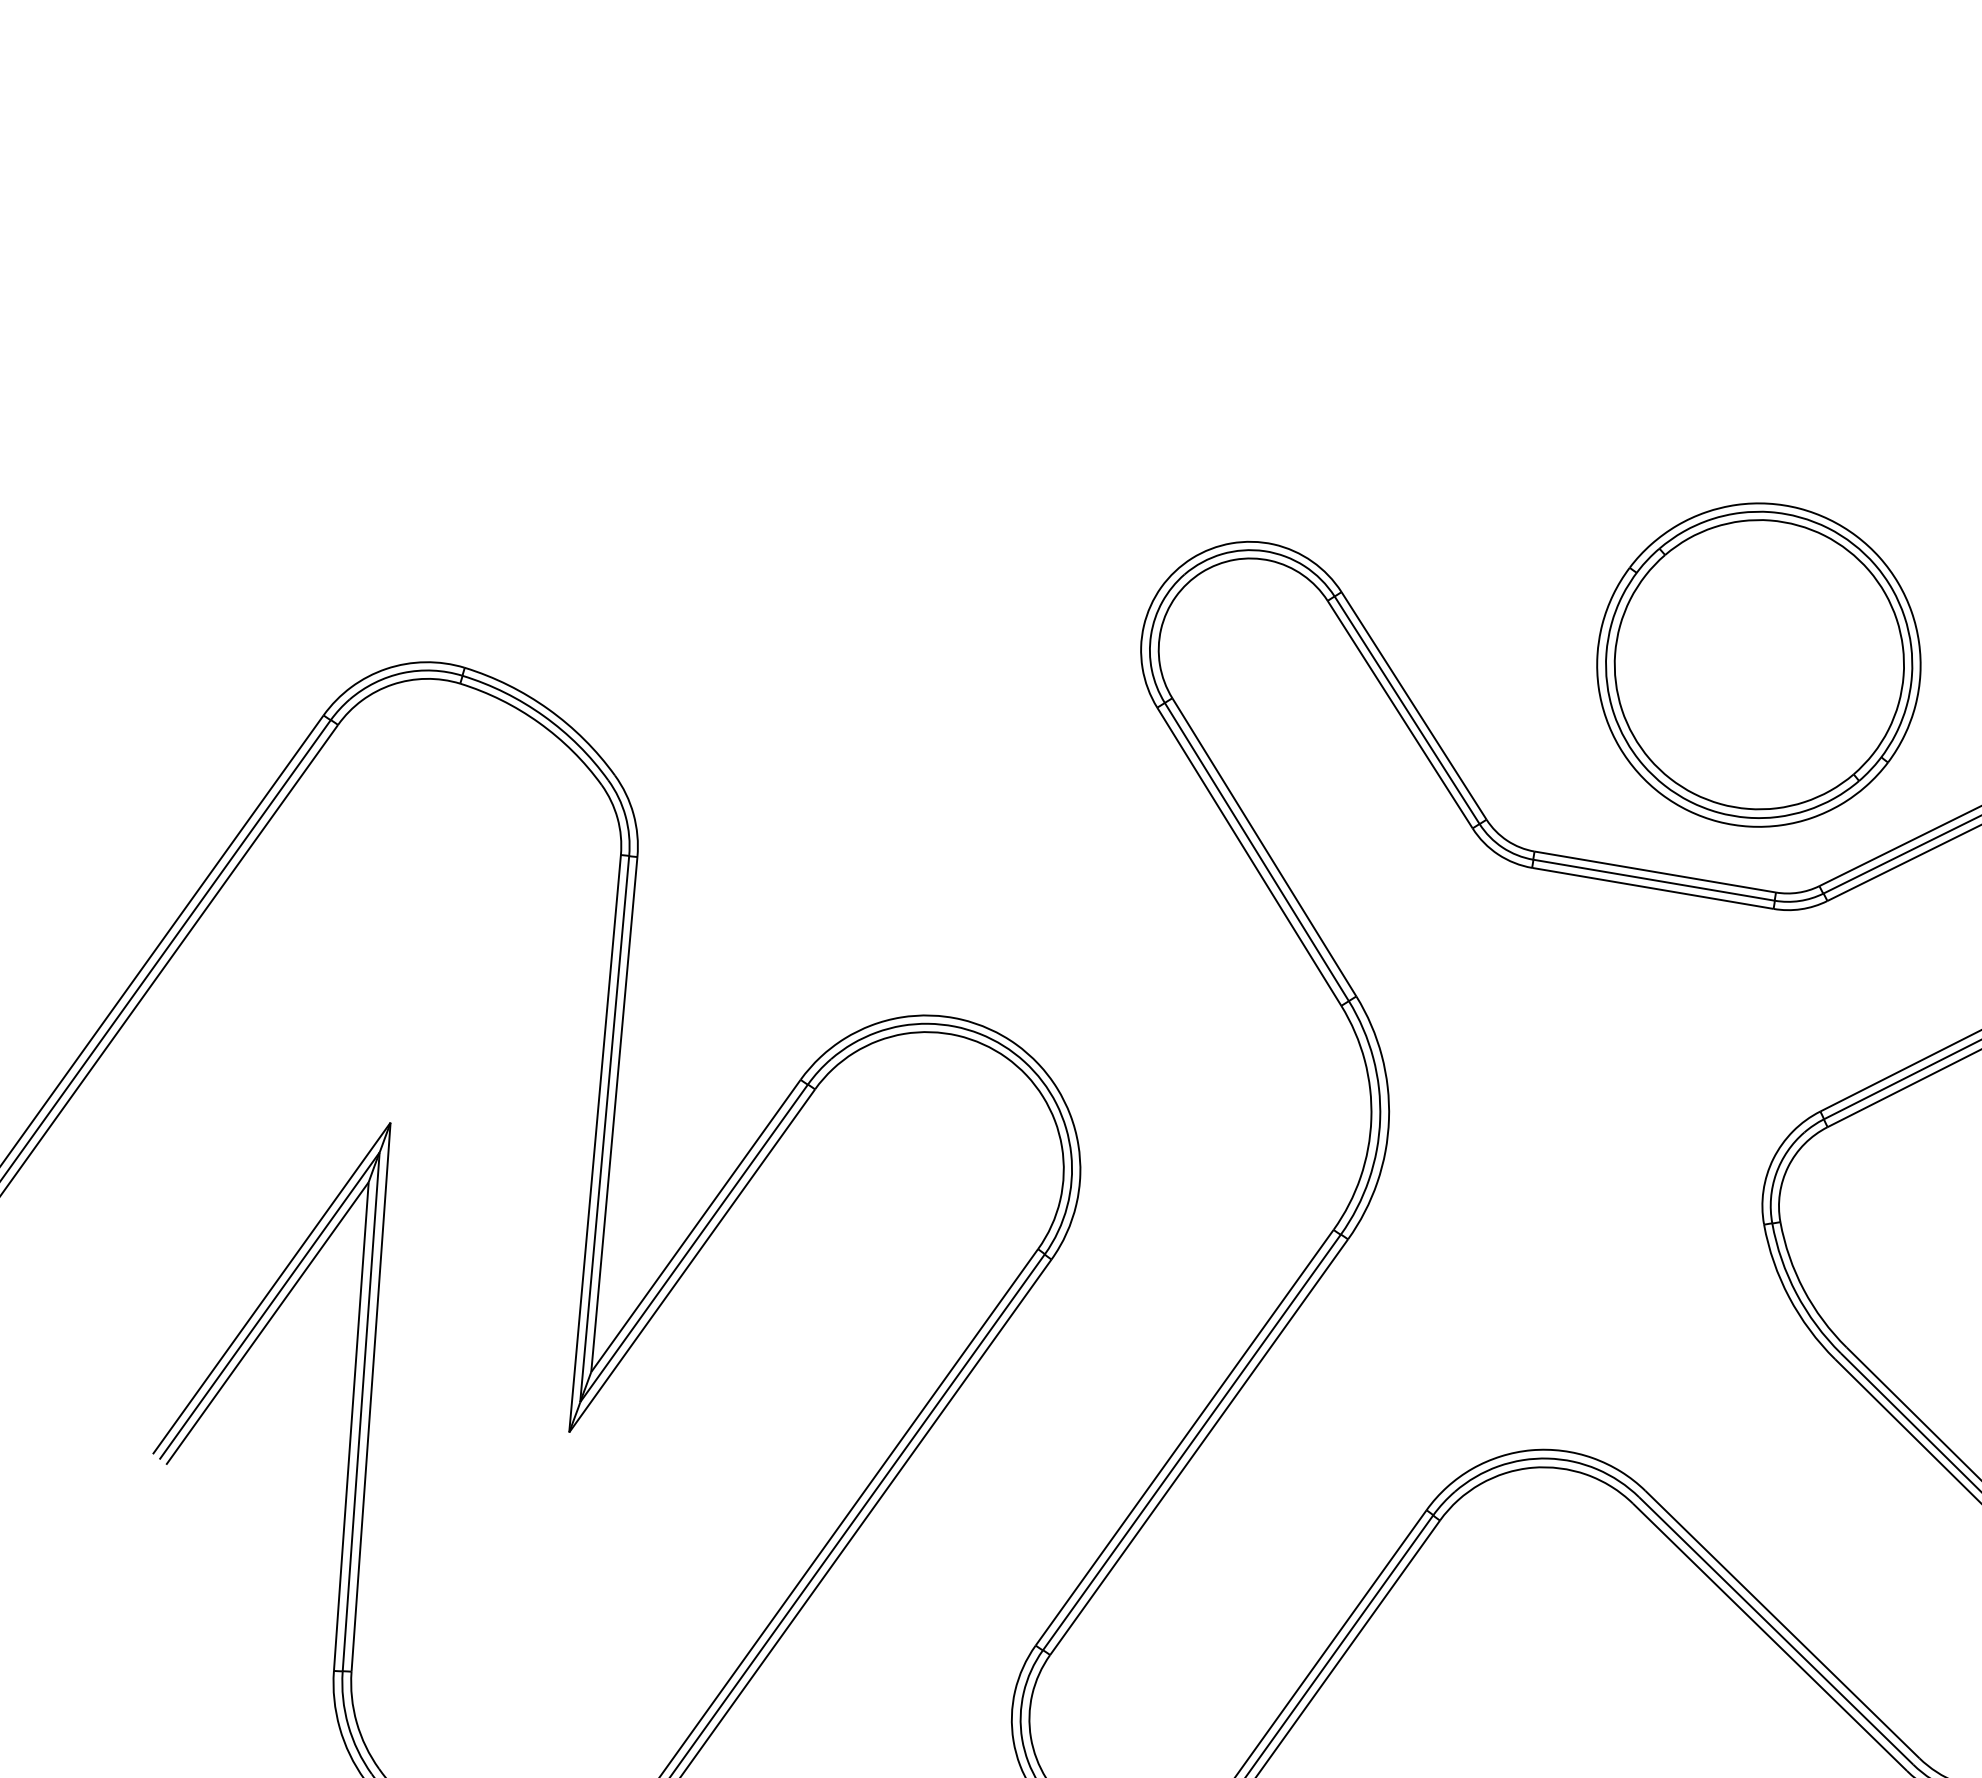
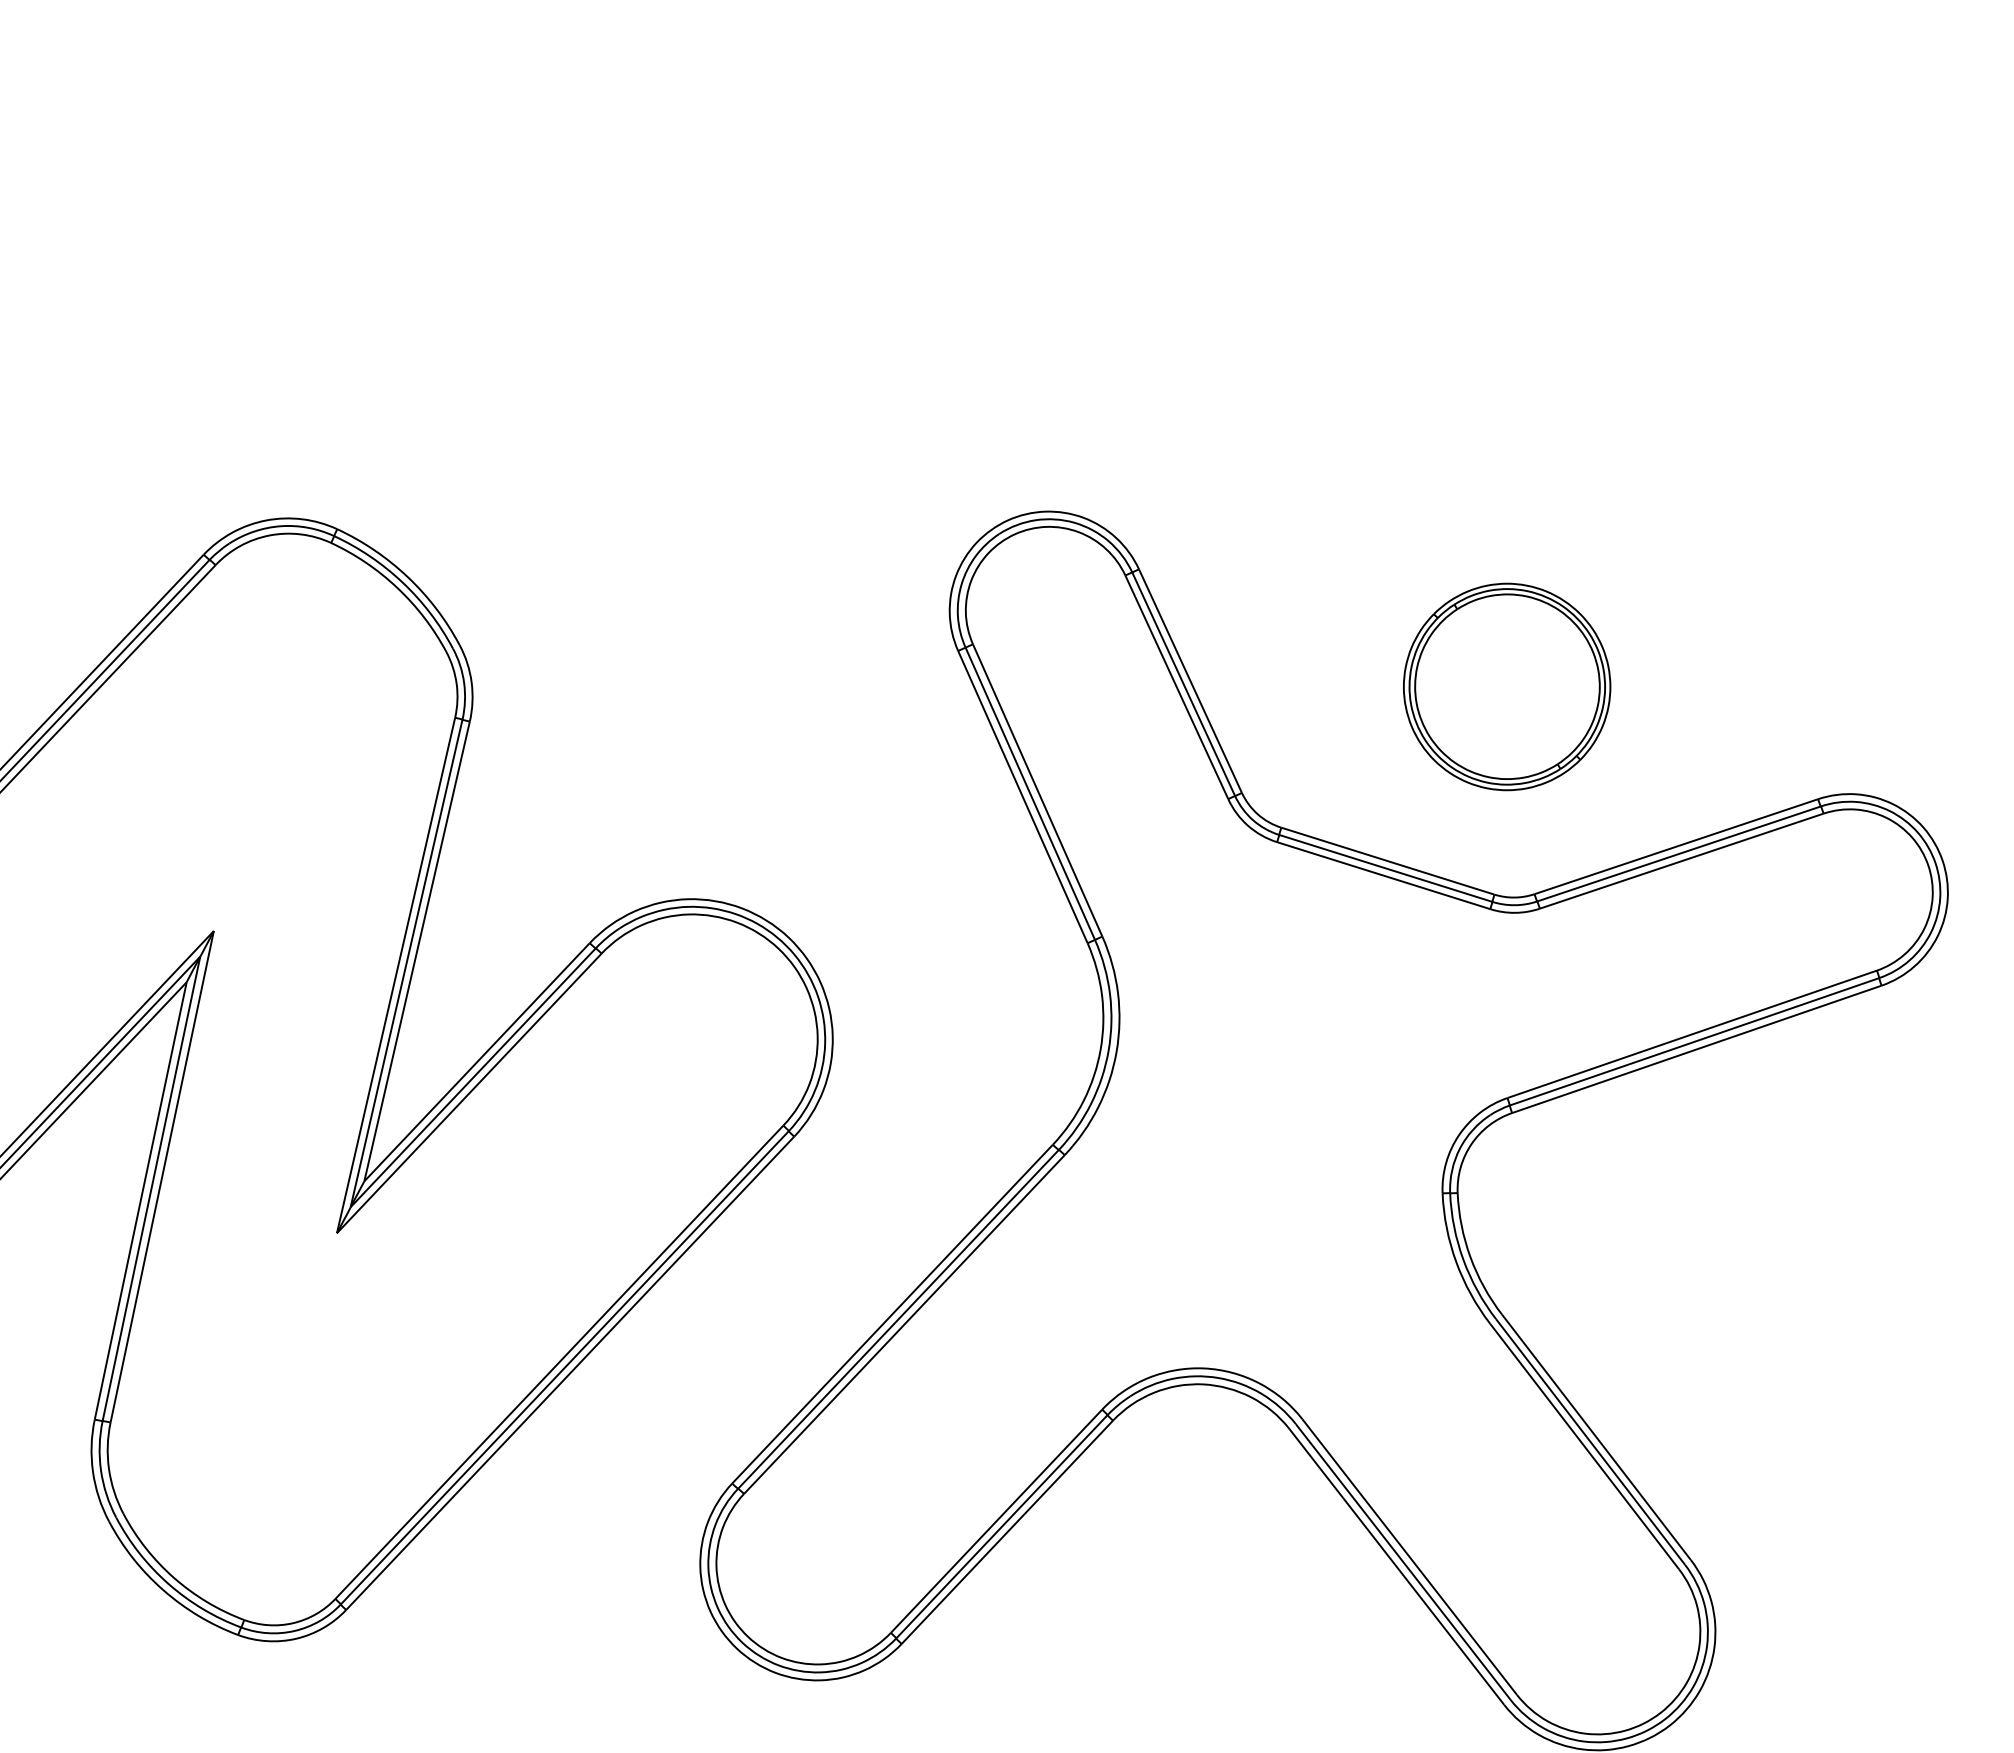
part: (1758, 664) -> (1506, 686), size x0.7

